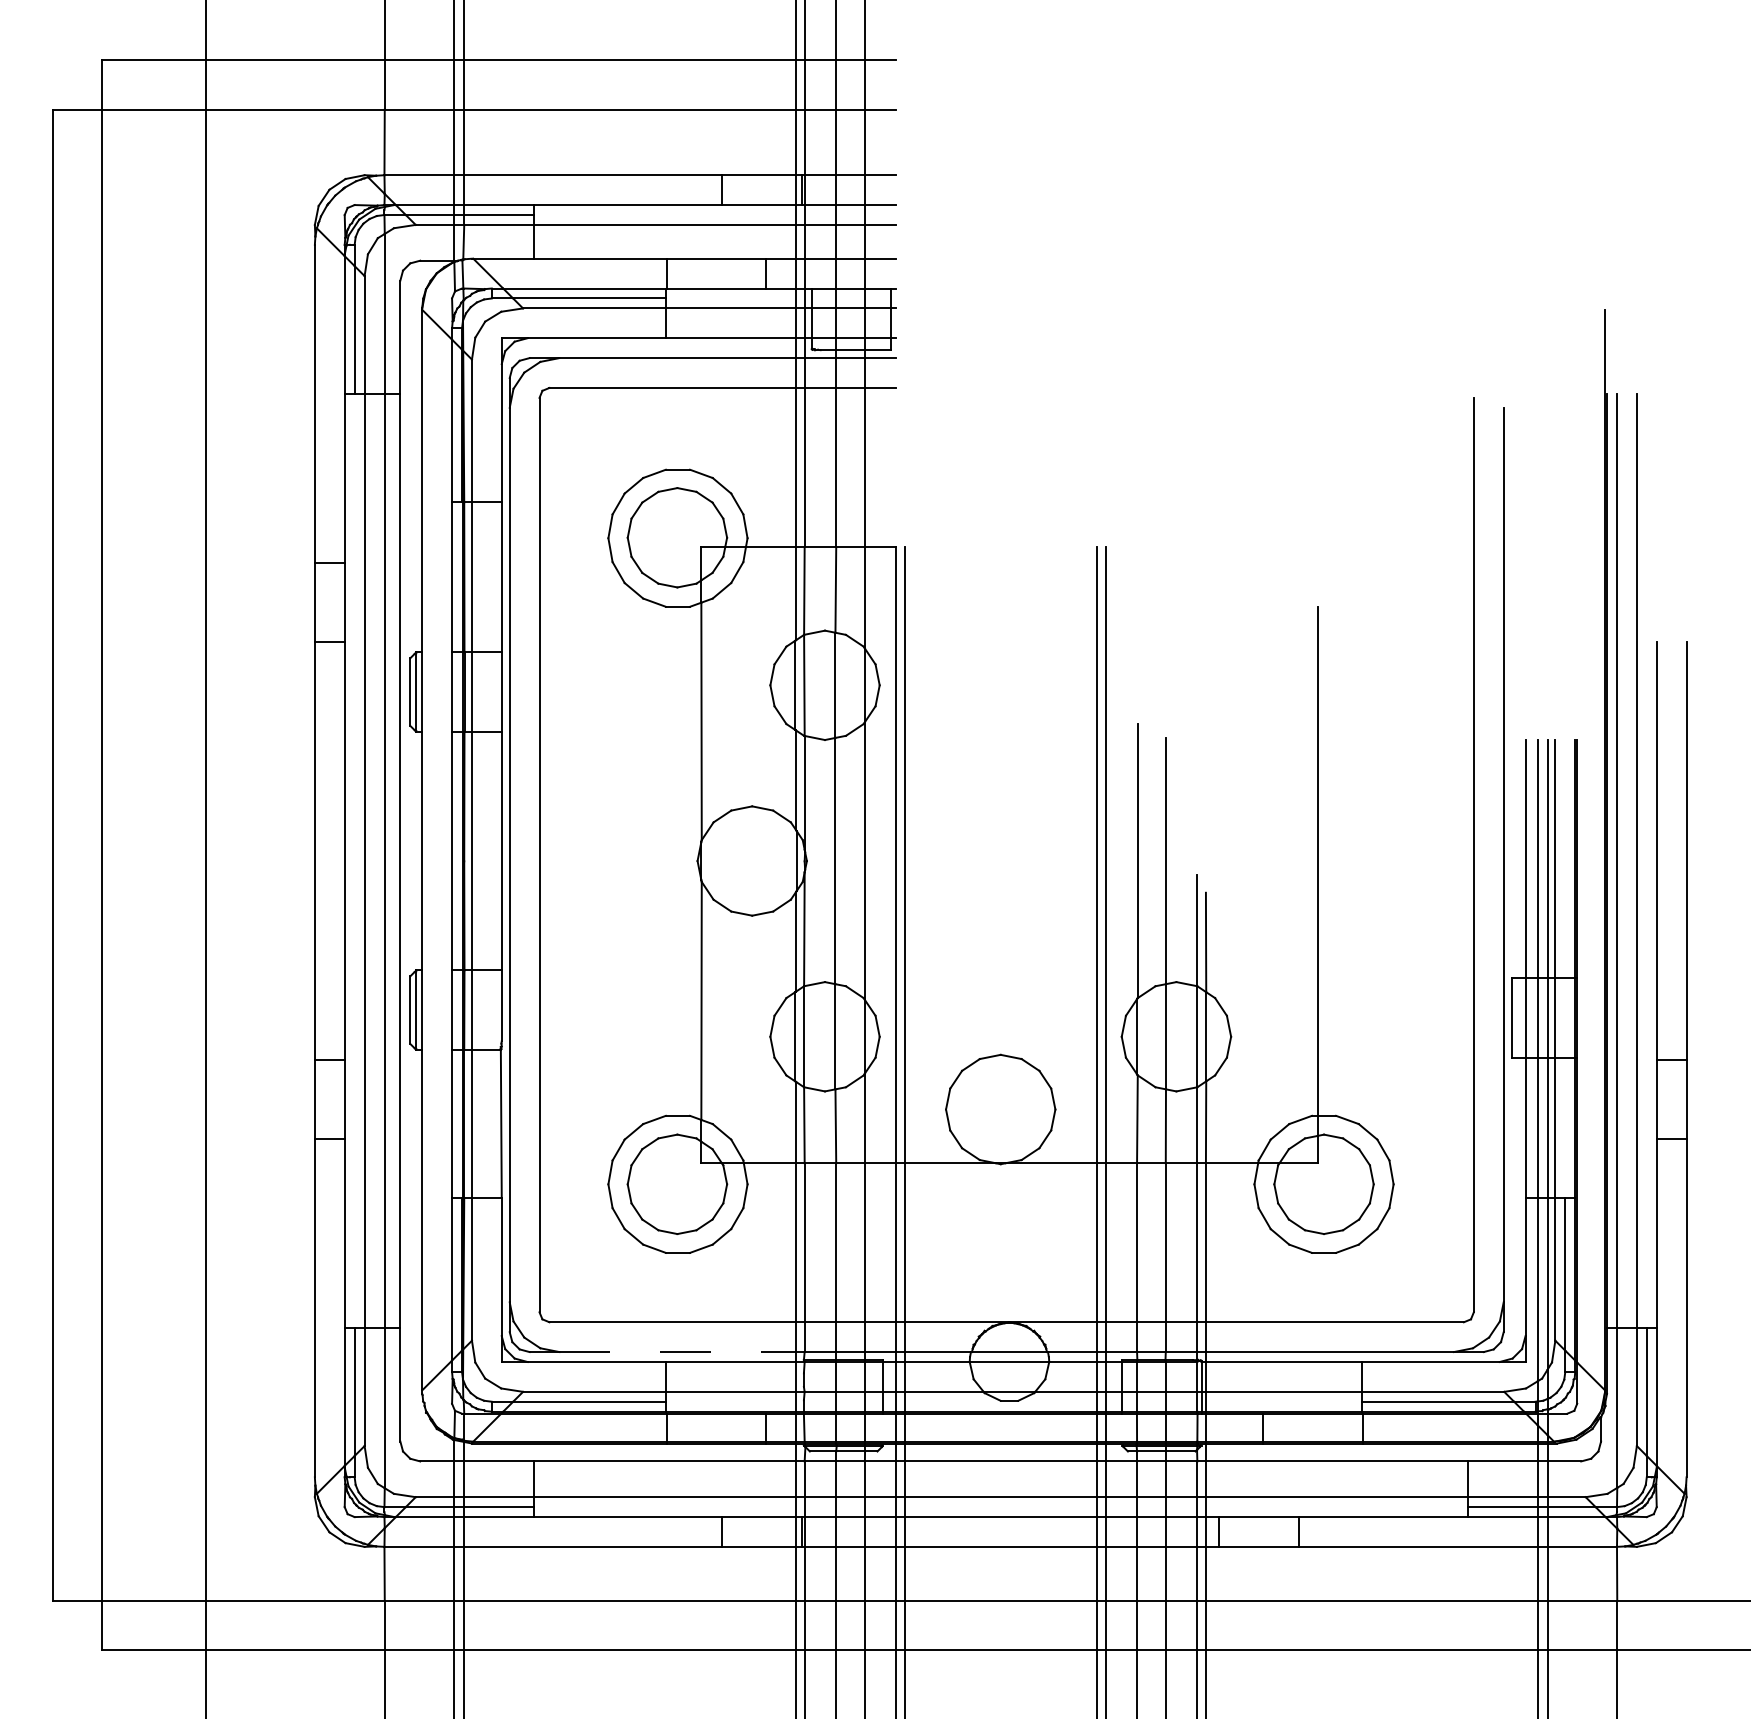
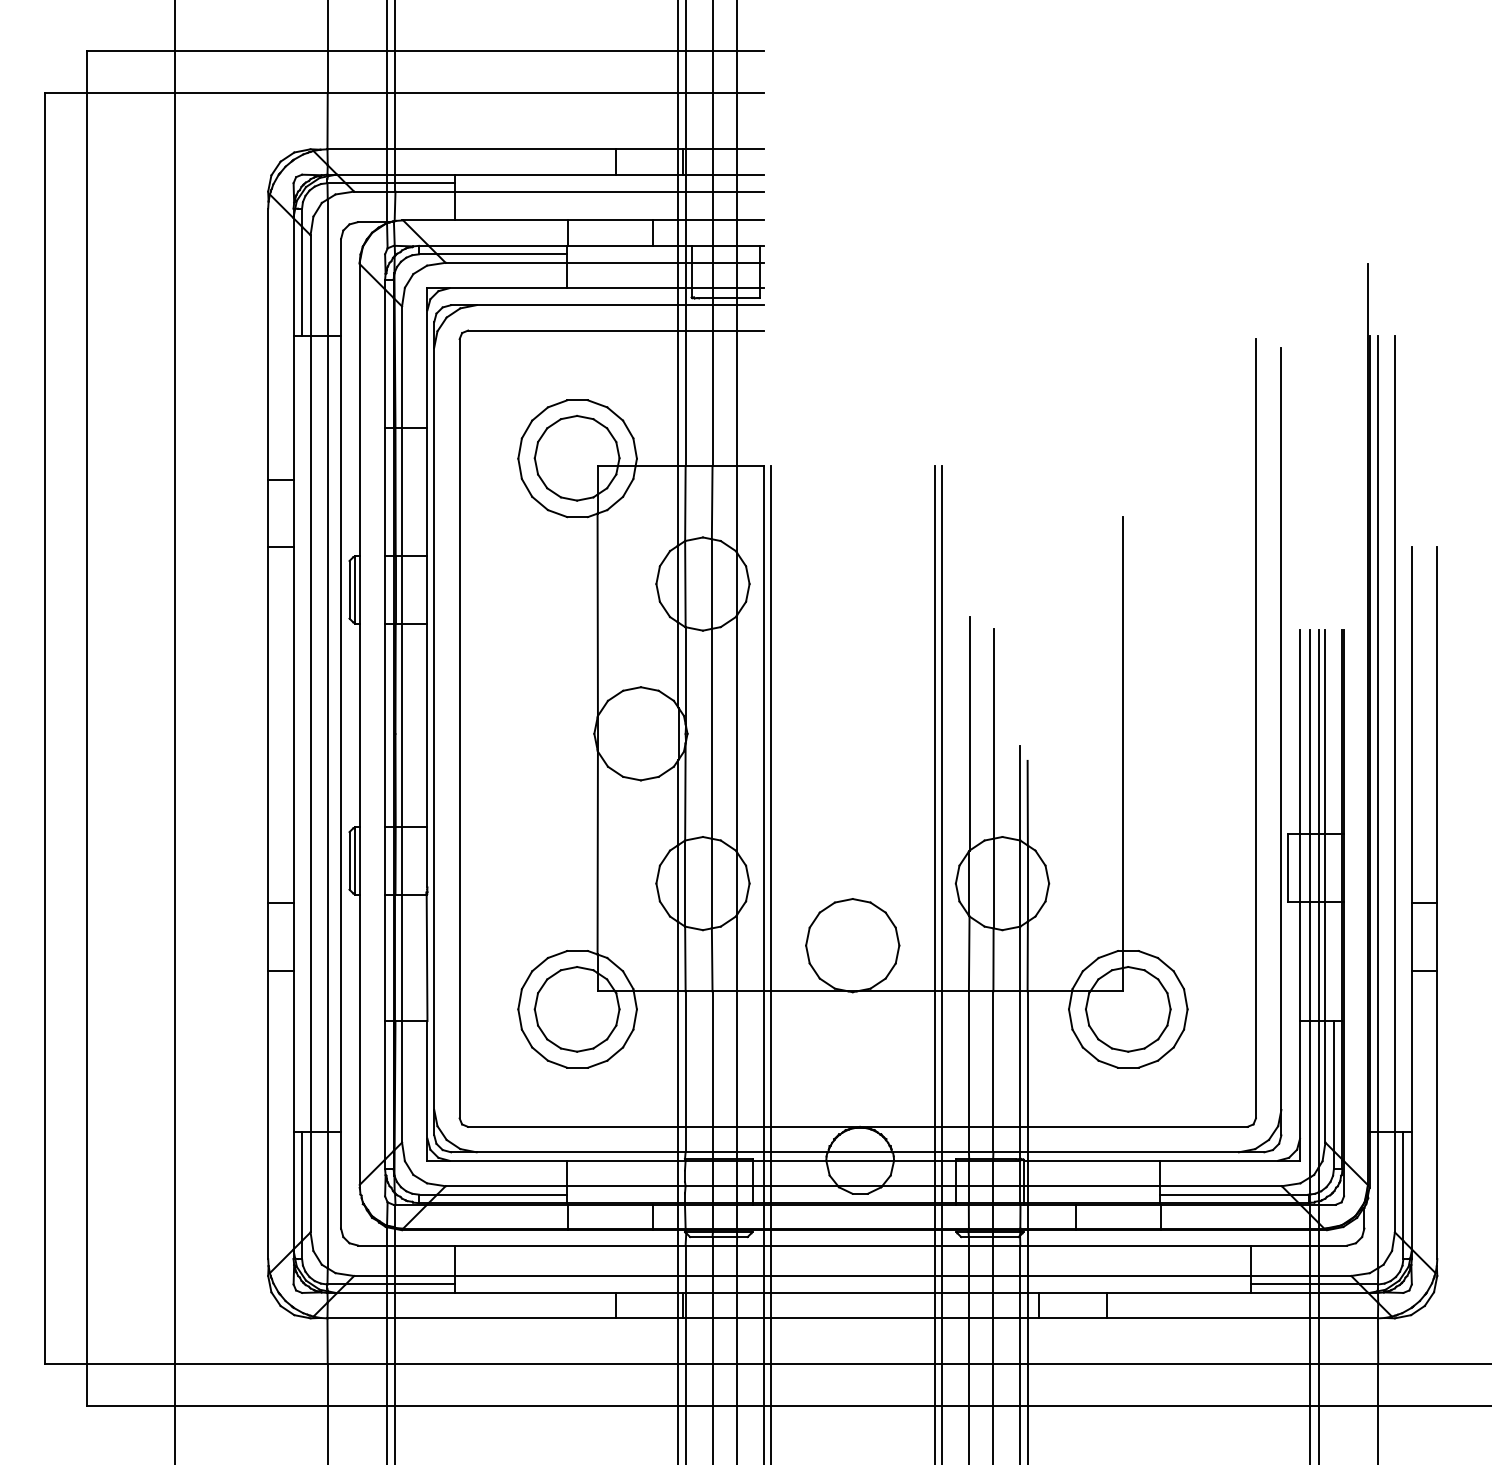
line: (678, 1352) -> (578, 1152), dashed -> solid

